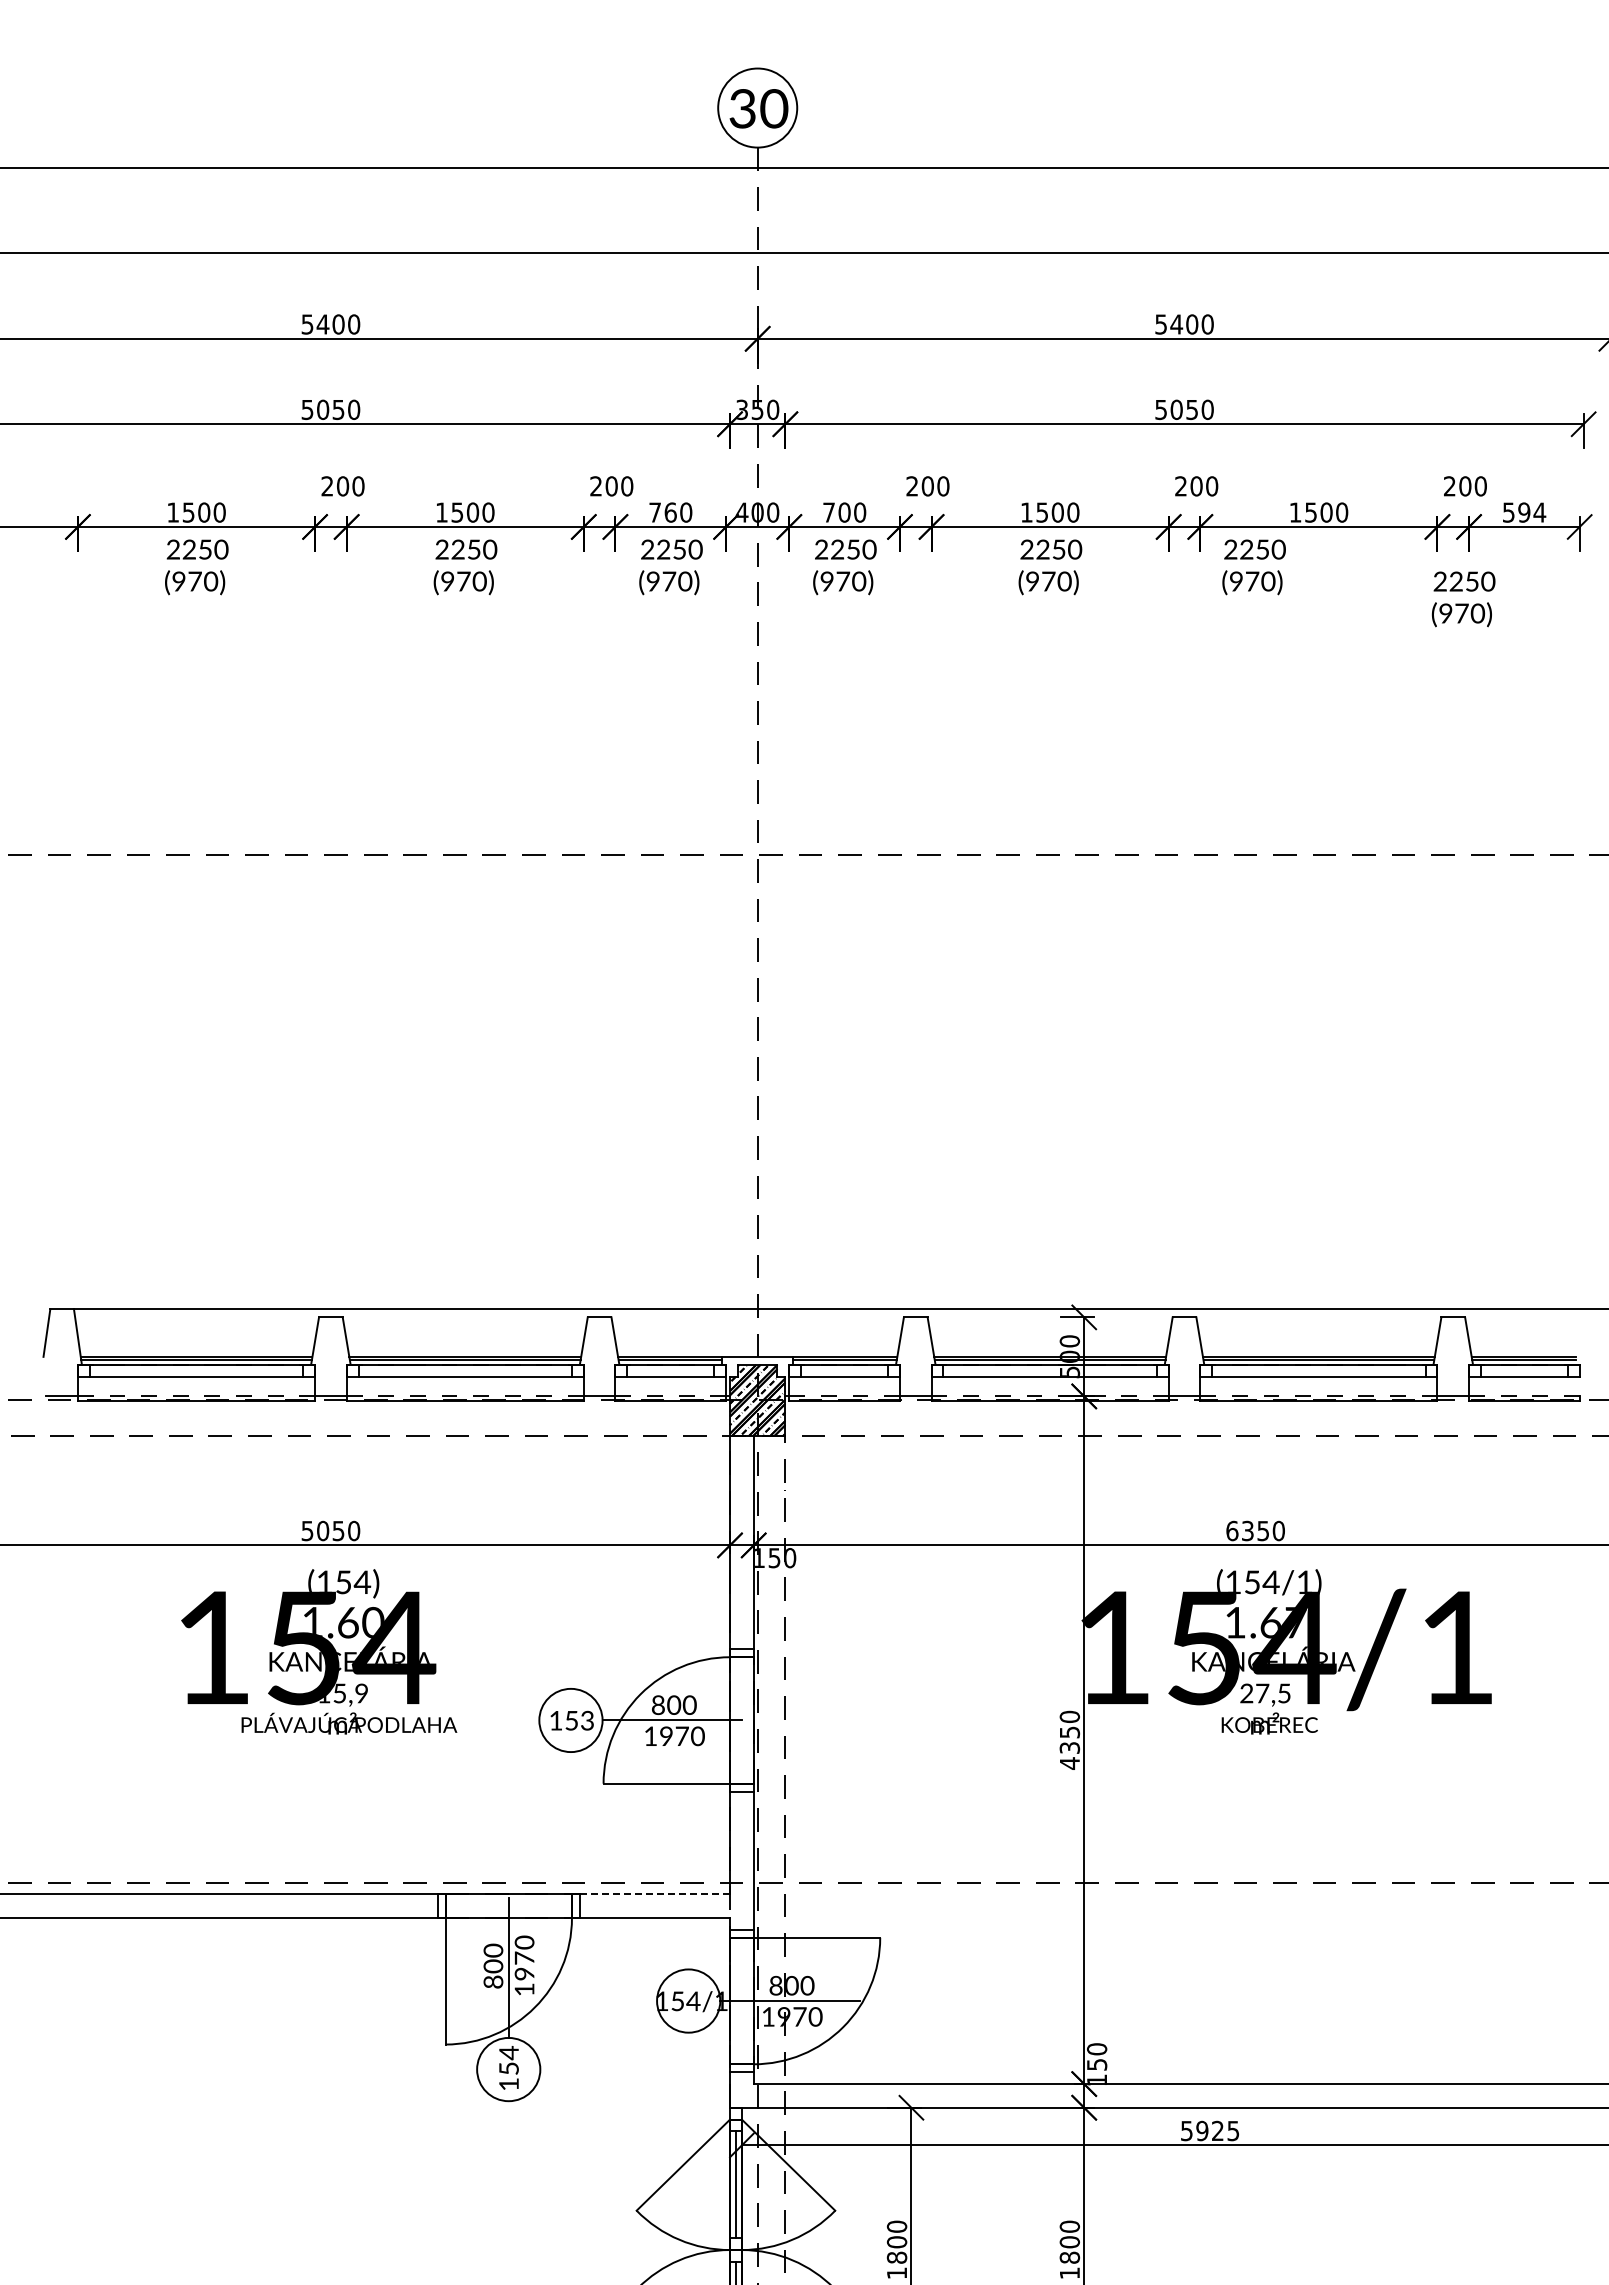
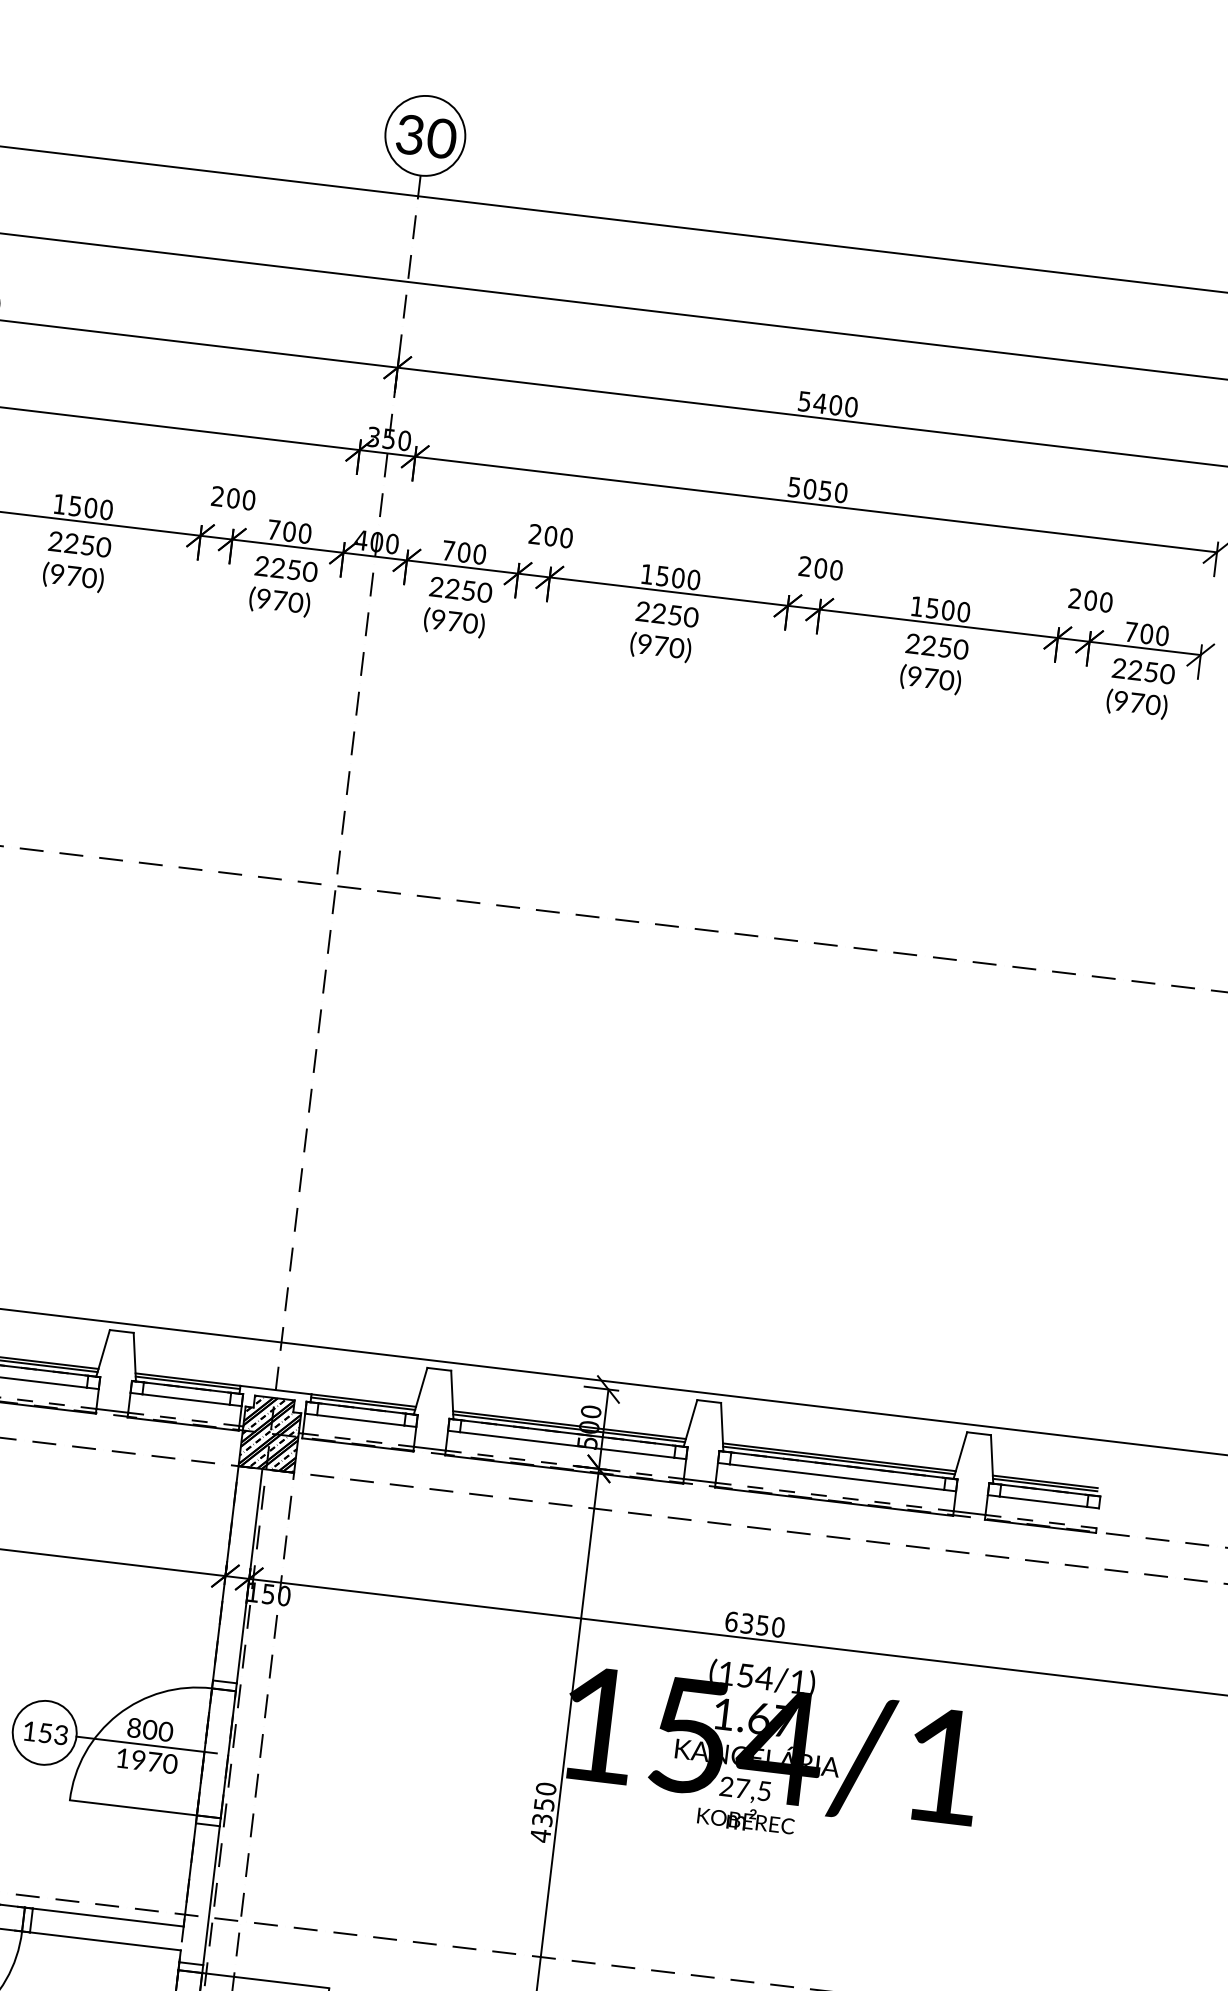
text: (670, 512) -> (289, 531), 760 -> 700
text: (1524, 512) -> (1147, 633), 594 -> 700
text: (1253, 567) -> (933, 664), moved
text: (1463, 599) -> (1140, 689), moved
line: (654, 1894) -> (107, 1917), dashed -> solid

